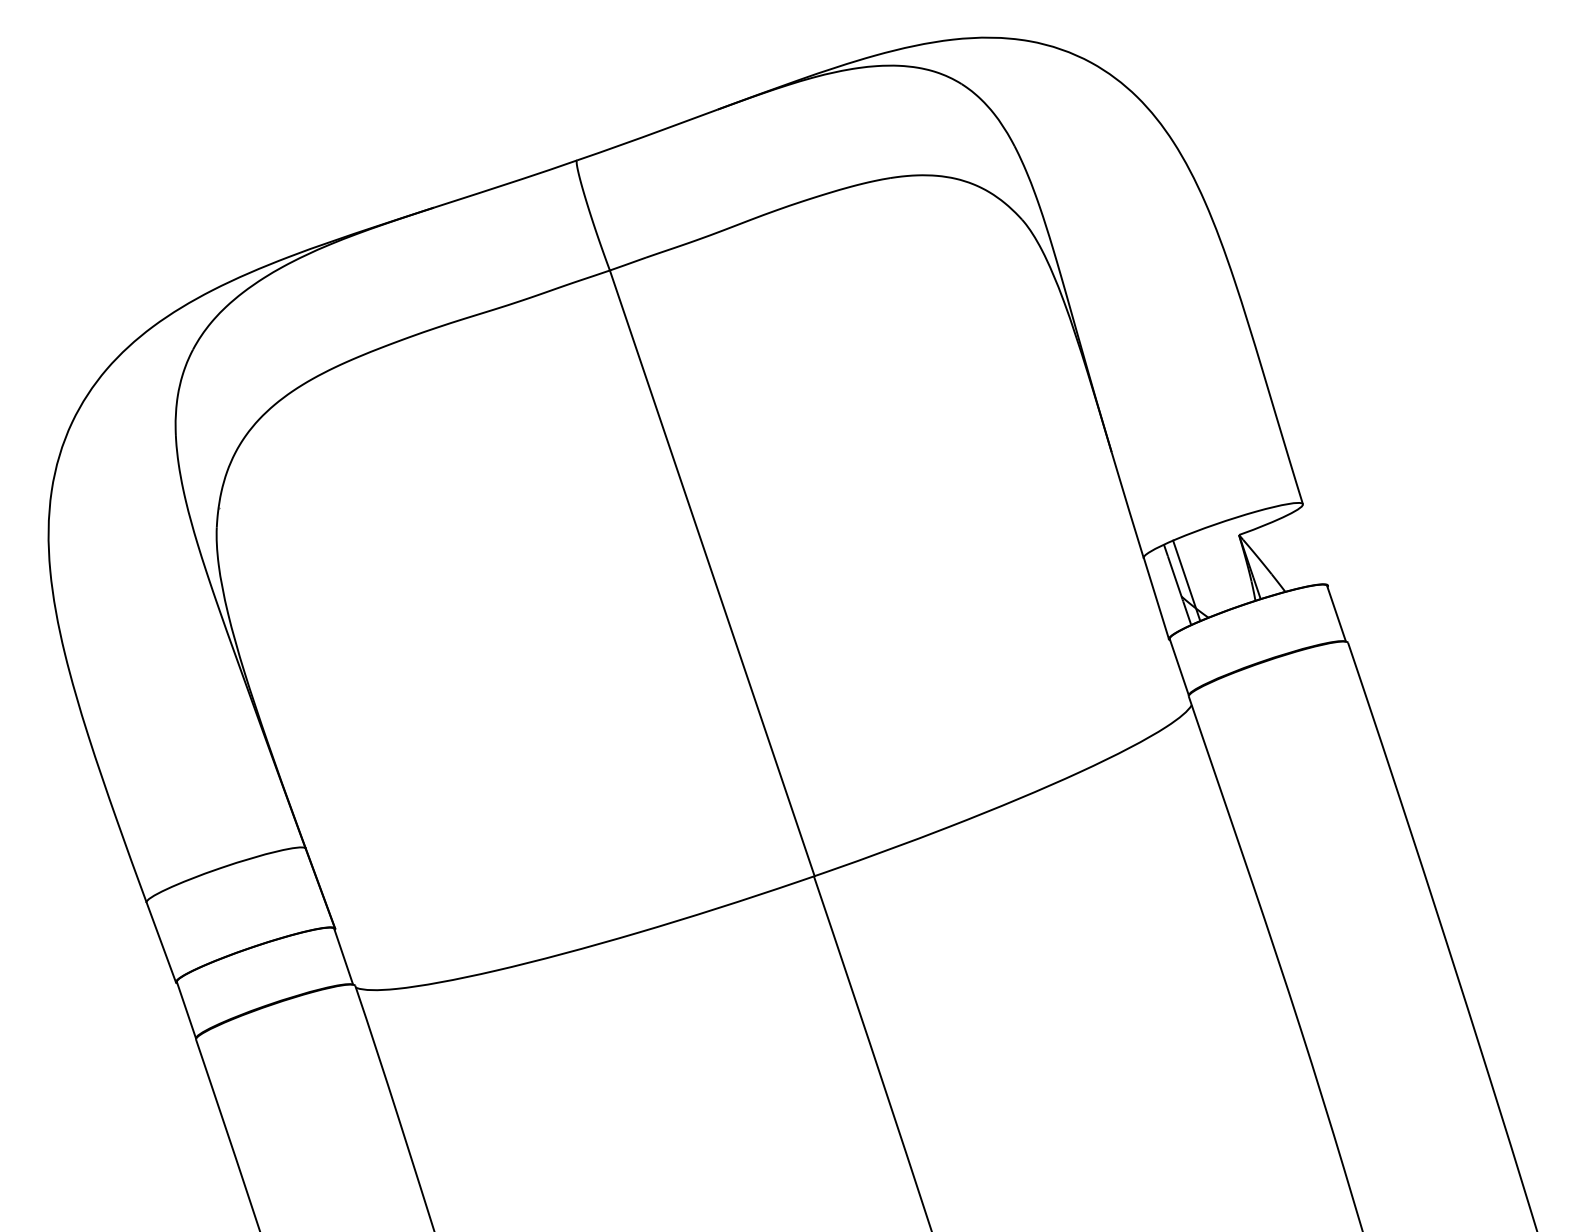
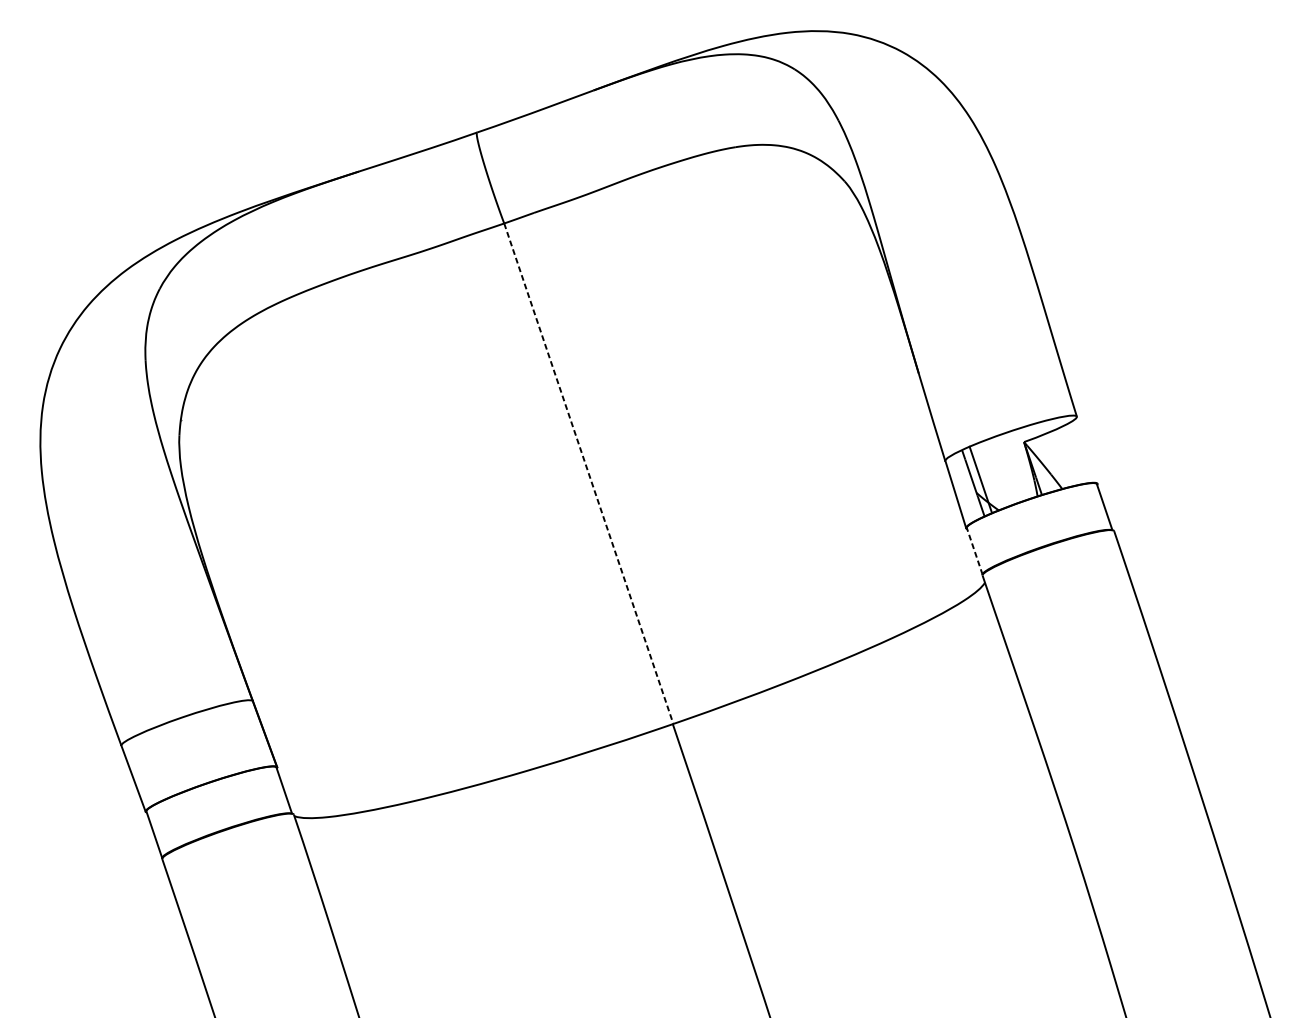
line: (712, 573) -> (589, 473), solid -> dashed
line: (1179, 667) -> (974, 551), solid -> dashed

